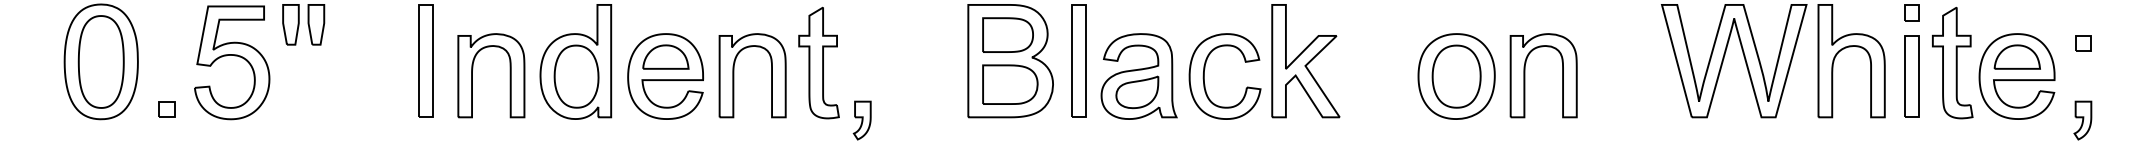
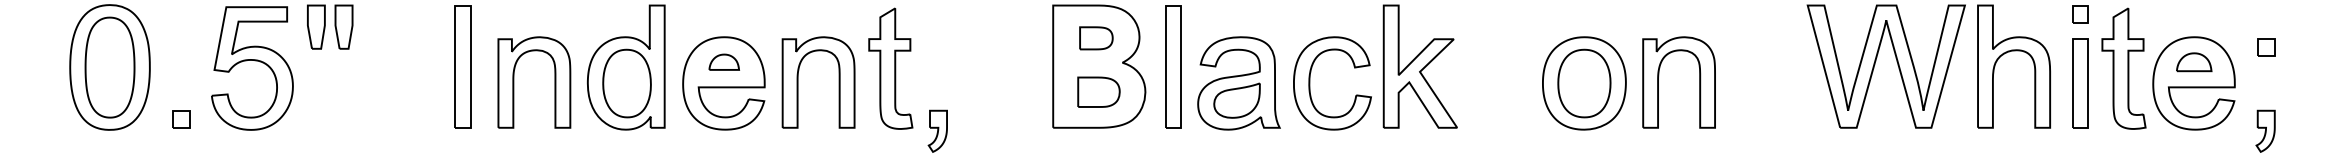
part: (1007, 34) -> (1095, 37), size x0.6
part: (665, 56) -> (723, 61), size x0.6
part: (2016, 56) -> (2193, 61), size x0.7
part: (1010, 84) -> (1099, 92), size x0.7

